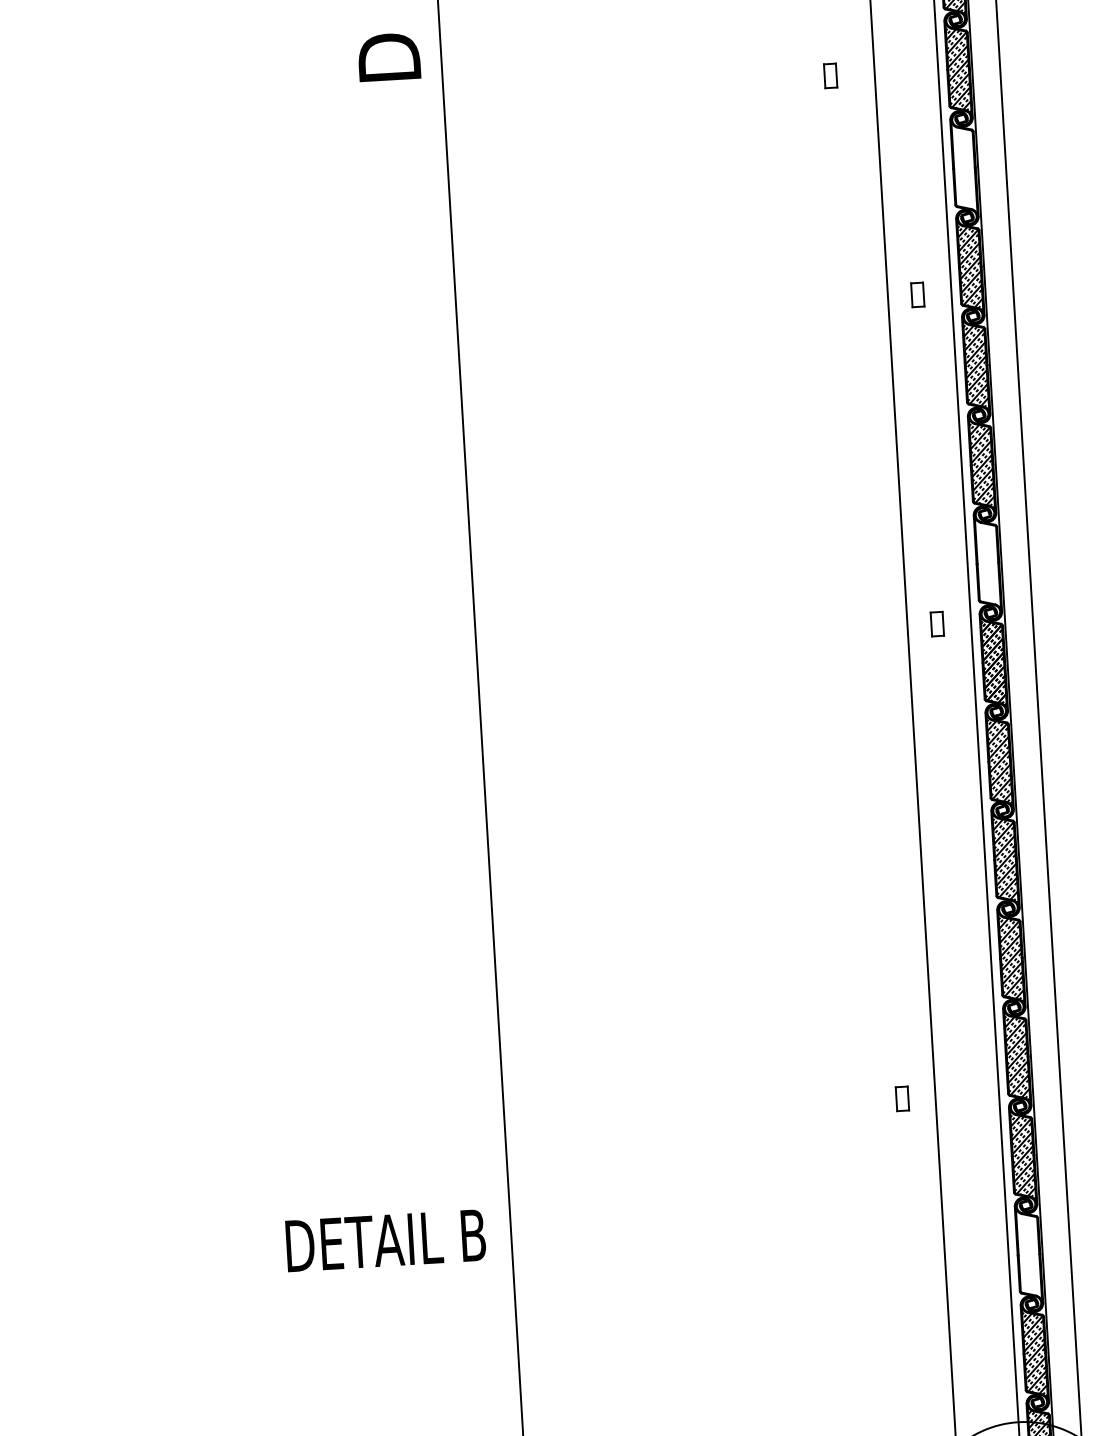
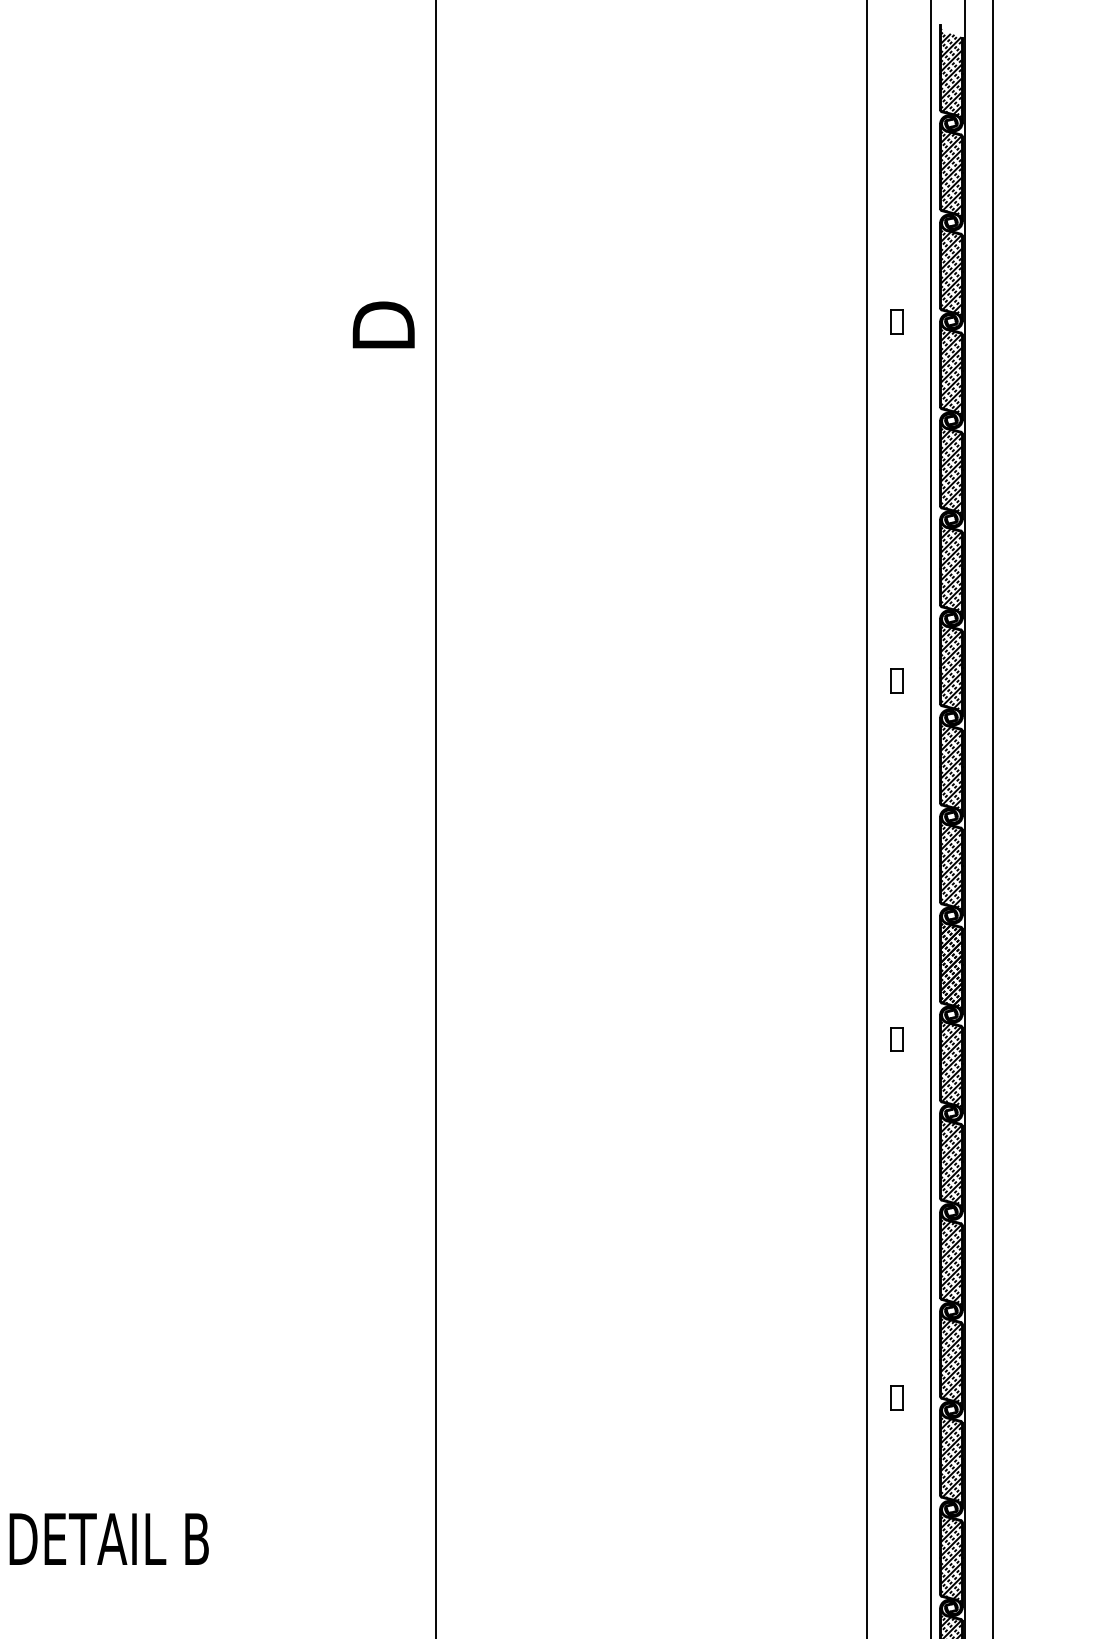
part: (829, 75) -> (896, 321), moved
hatch: (964, 168) -> (951, 470), added
part: (916, 294) -> (896, 680), moved
hatch: (988, 564) -> (951, 866), added
part: (936, 624) -> (896, 1039), moved
part: (901, 1098) -> (896, 1397), moved
text: (385, 1240) -> (108, 1538), moved
hatch: (1029, 1255) -> (951, 1559), added

